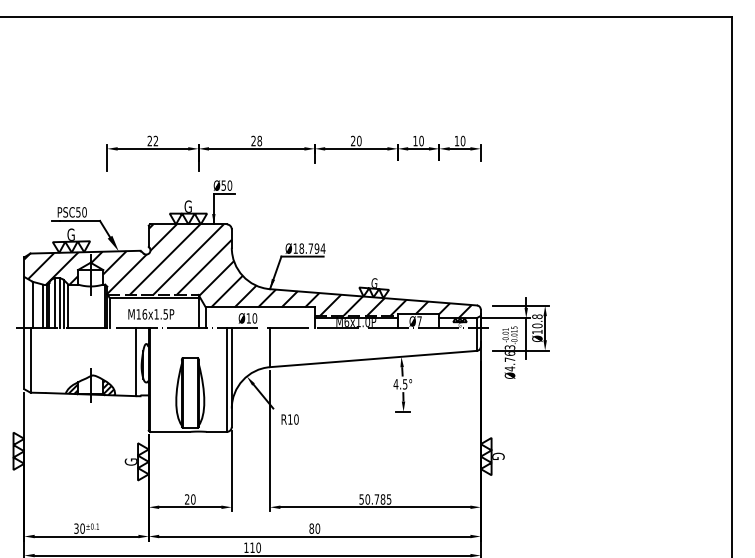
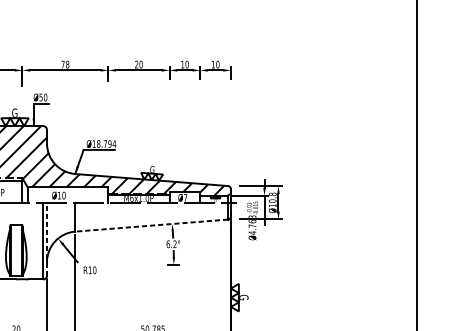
text: (253, 140) -> (63, 64), 28 -> 78
line: (373, 359) -> (151, 225), solid -> dashed
line: (231, 377) -> (46, 239), solid -> dashed
text: (400, 384) -> (171, 244), 4.5° -> 6.2°

